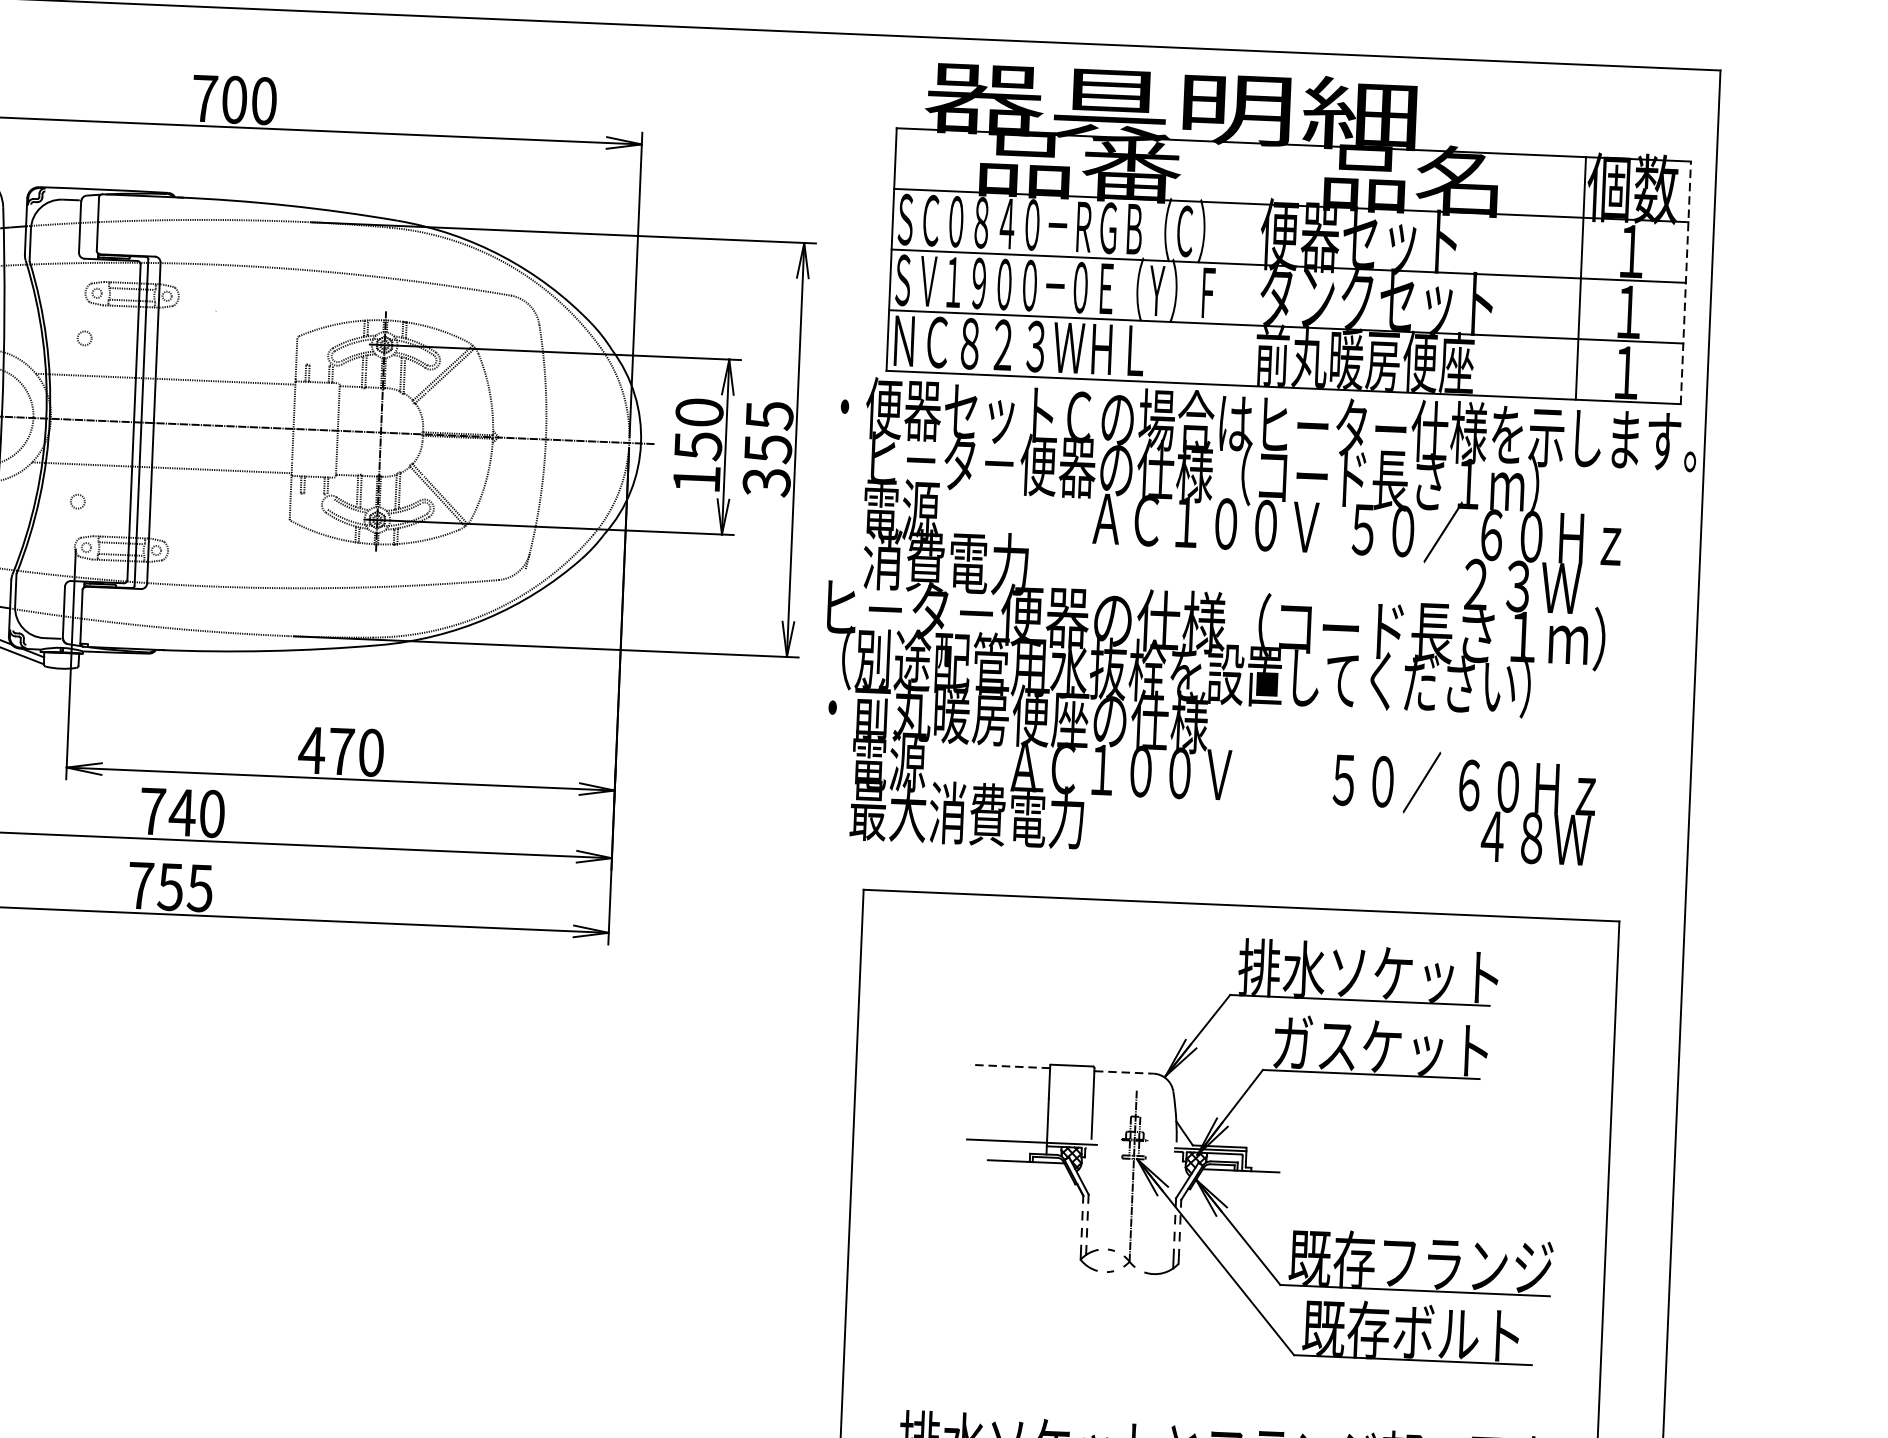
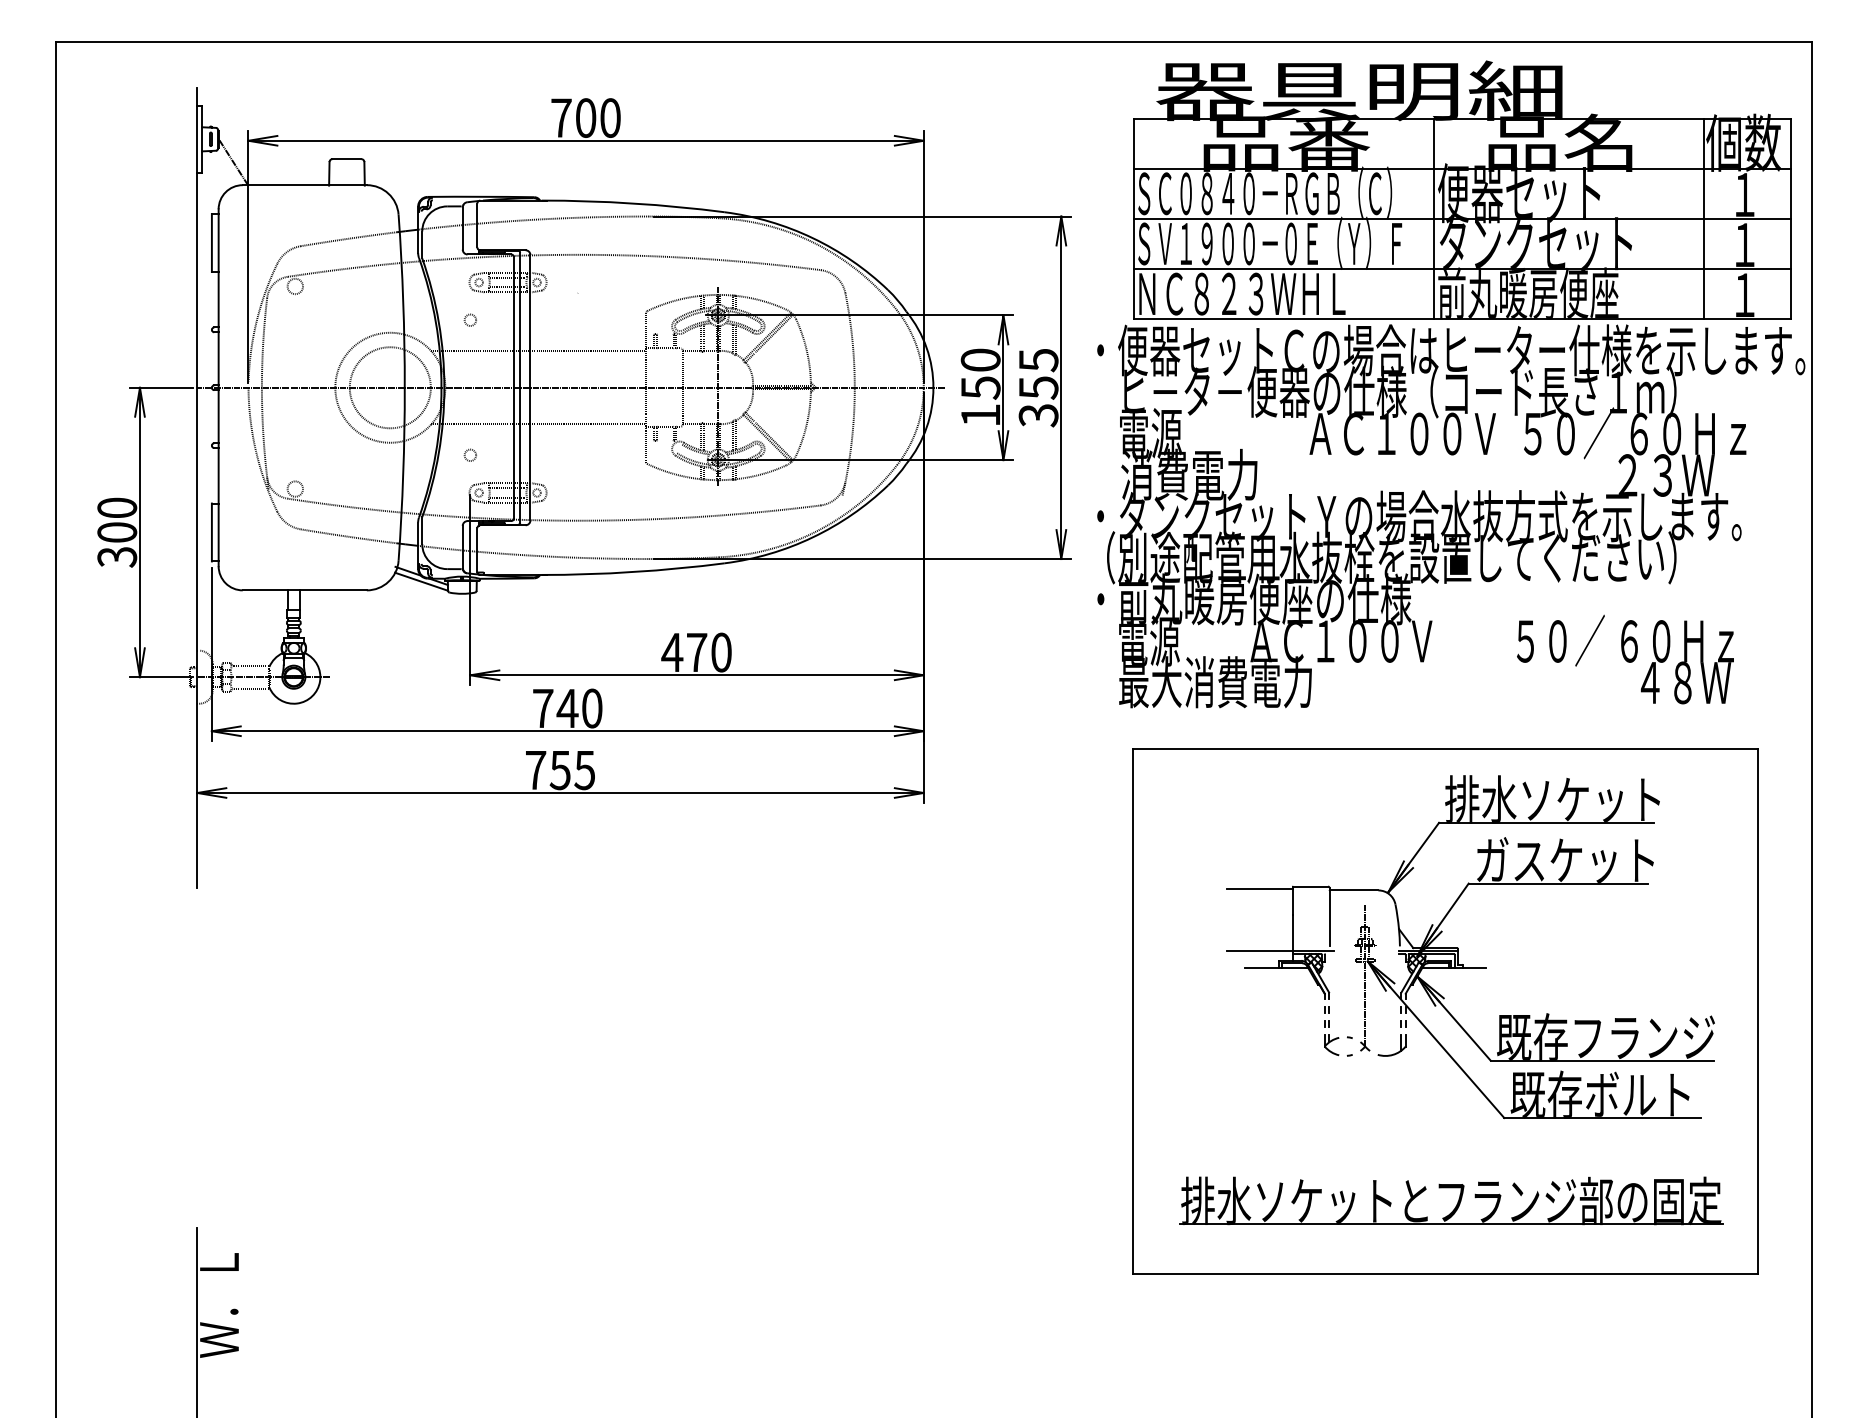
line: (1254, 264) -> (1433, 218), added
line: (1685, 282) -> (1790, 218), dashed -> solid
text: (1219, 622) -> (1417, 515), ヒ－タ－便器の仕様（コード長さ１ｍ） -> ・タンクセットＹの場合水抜方式を示します。
line: (1009, 1066) -> (1259, 889), dashed -> solid
line: (1124, 1072) -> (1354, 890), dashed -> solid

